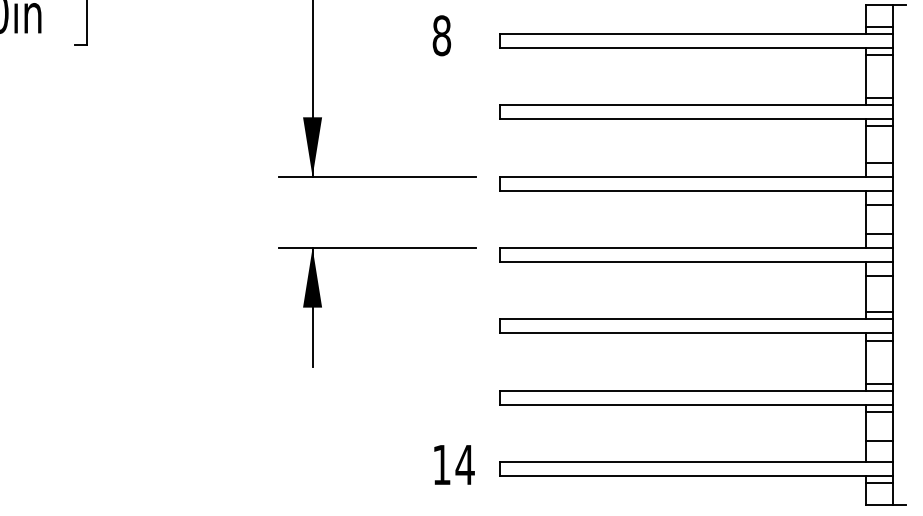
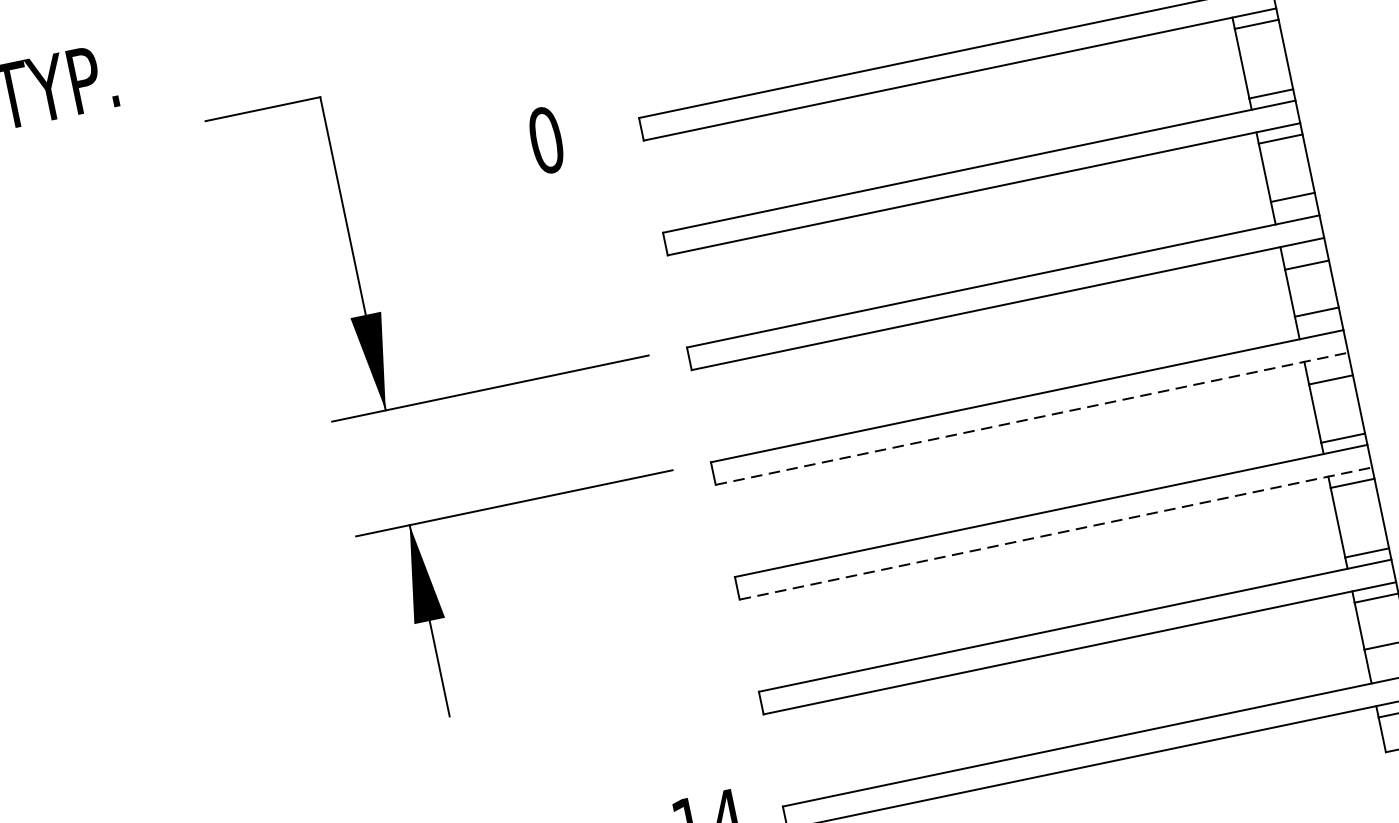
text: (441, 35) -> (545, 140), 8 -> 0
line: (696, 262) -> (1031, 419), solid -> dashed
line: (696, 333) -> (1055, 533), solid -> dashed

